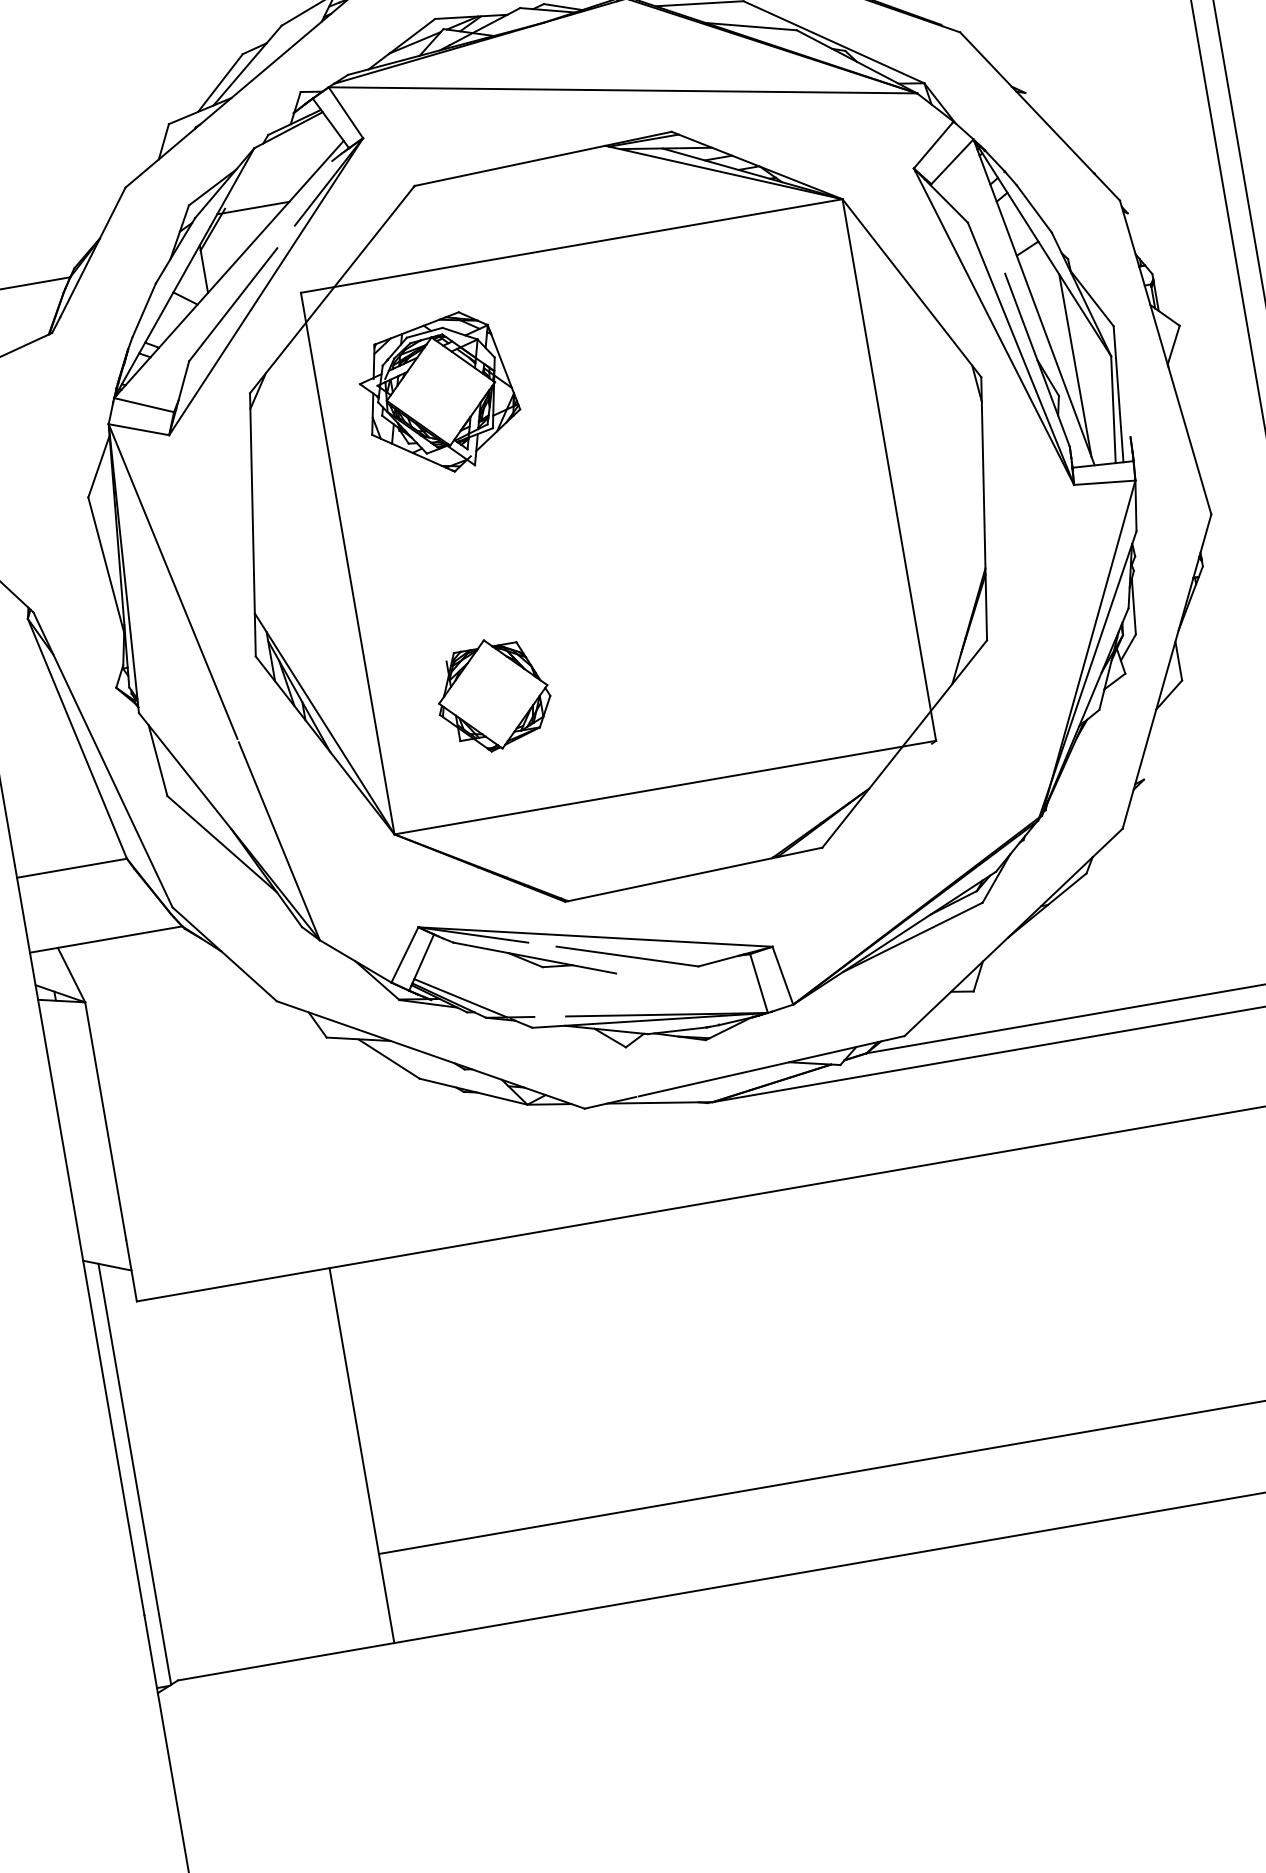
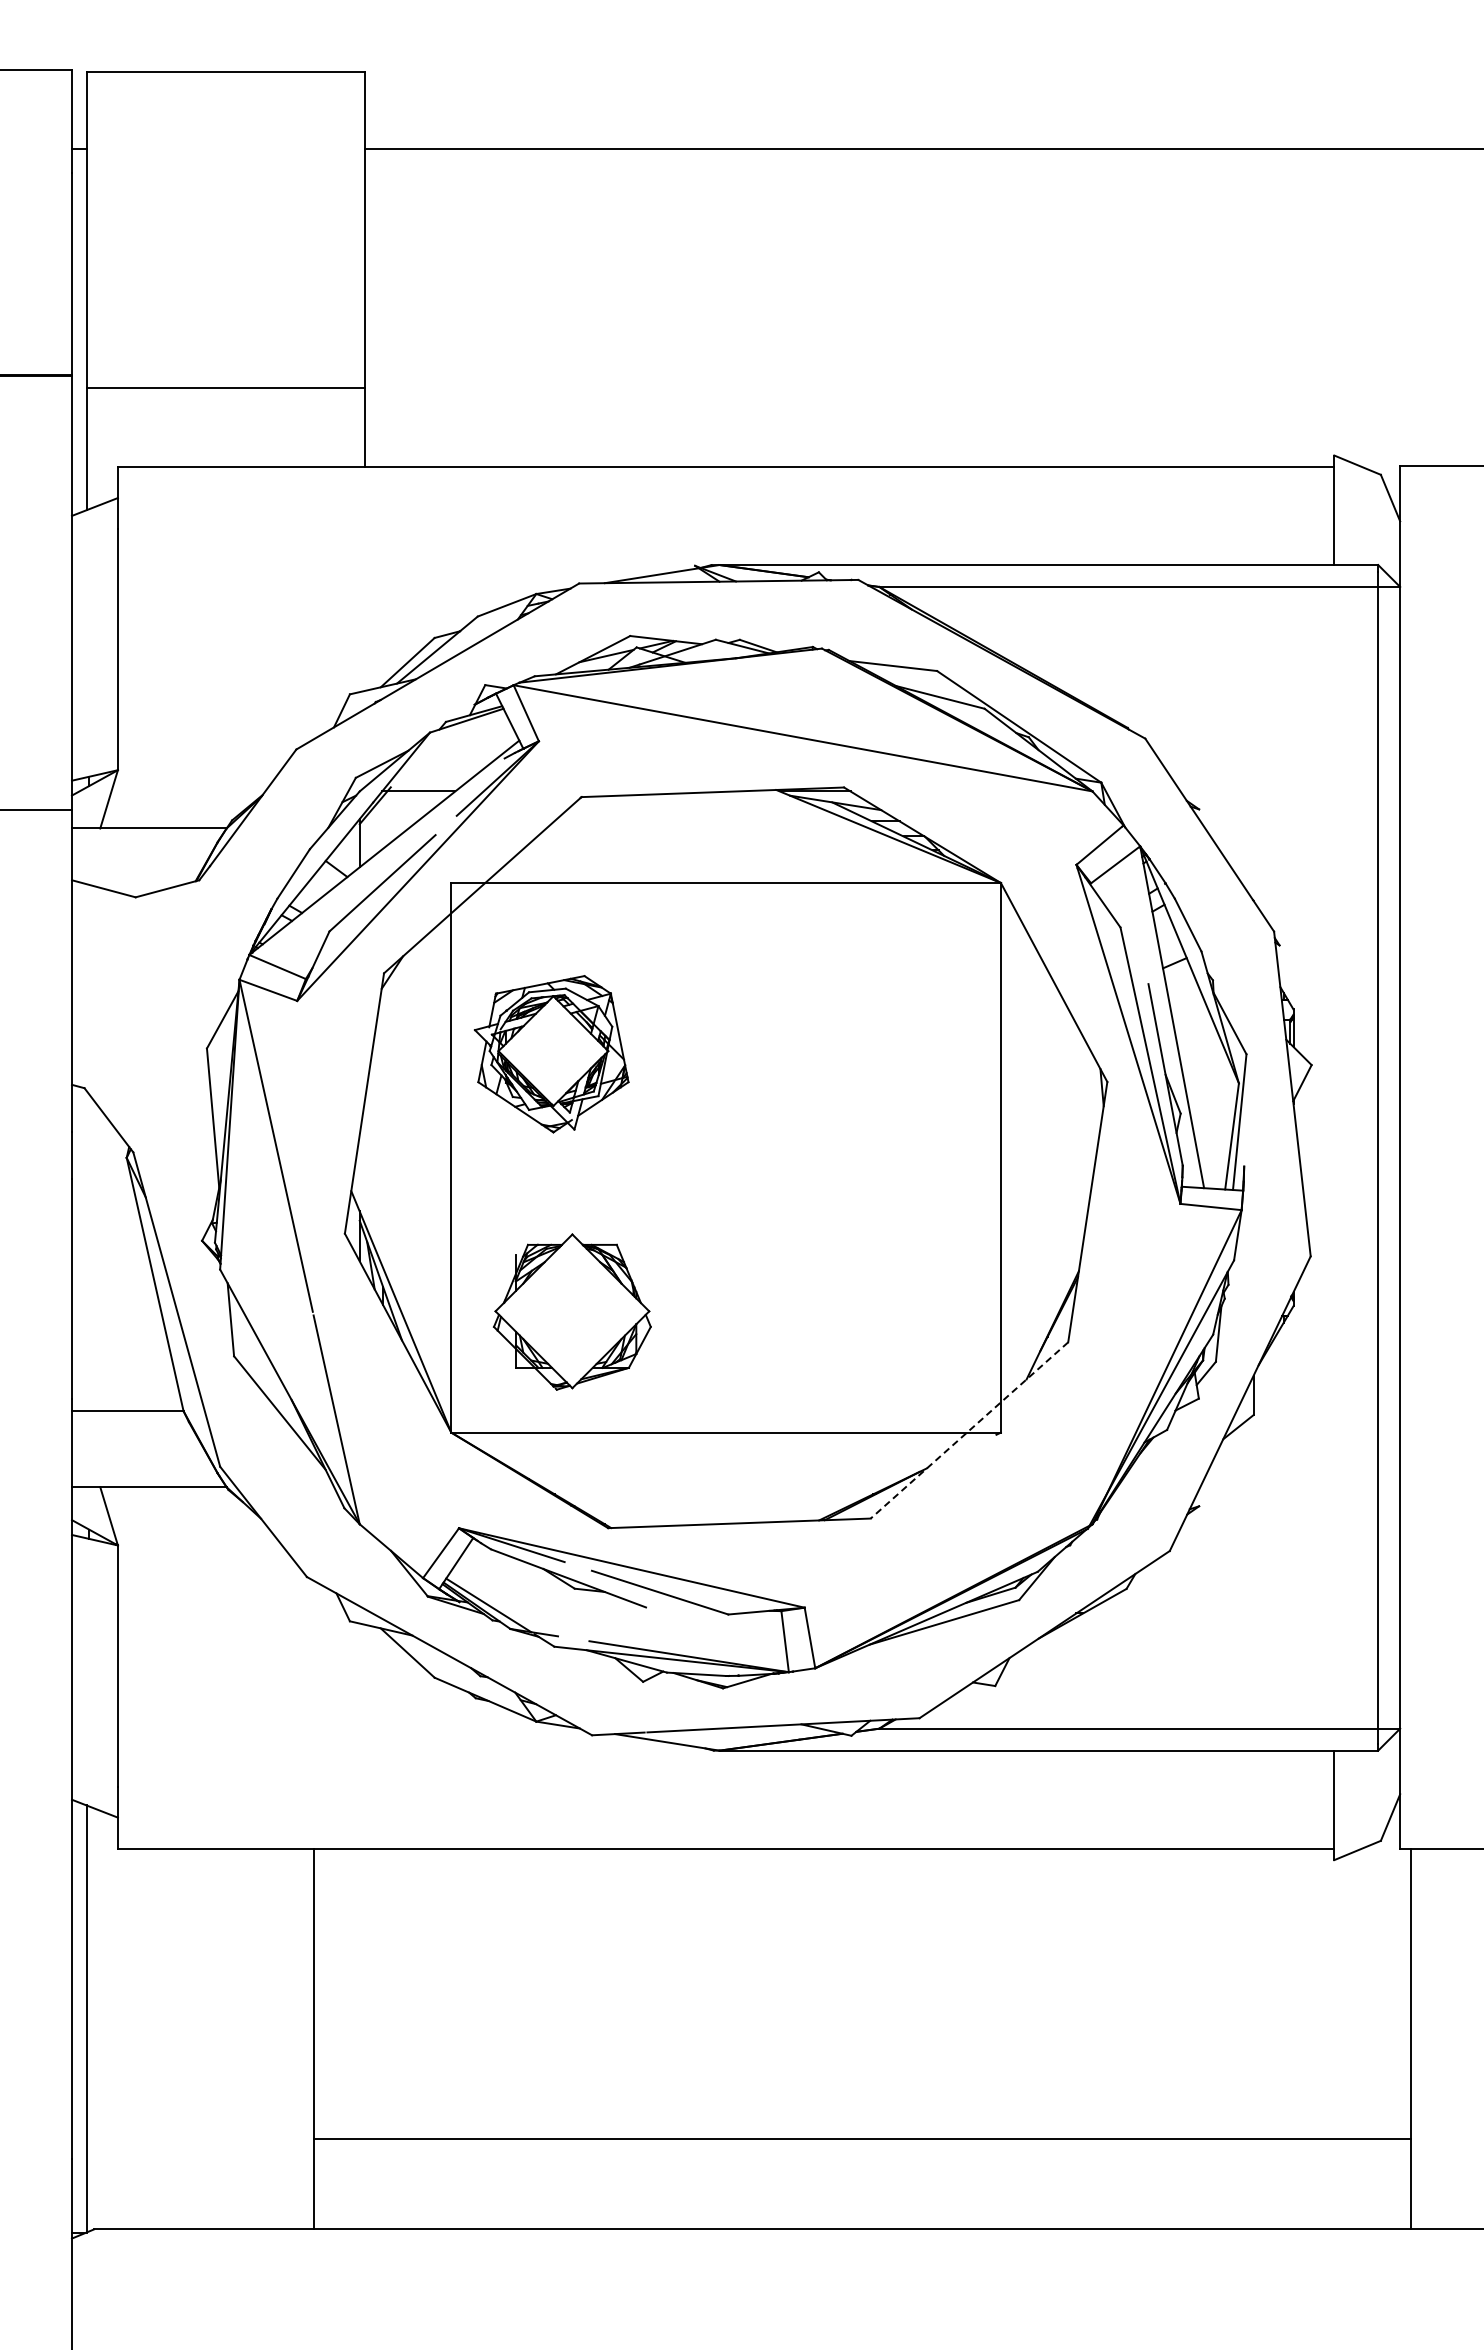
line: (1074, 364) -> (1201, 1085), removed
part: (439, 395) -> (551, 1054), moved
part: (493, 694) -> (572, 1311), size x1.4
line: (904, 744) -> (969, 1430), solid -> dashed

